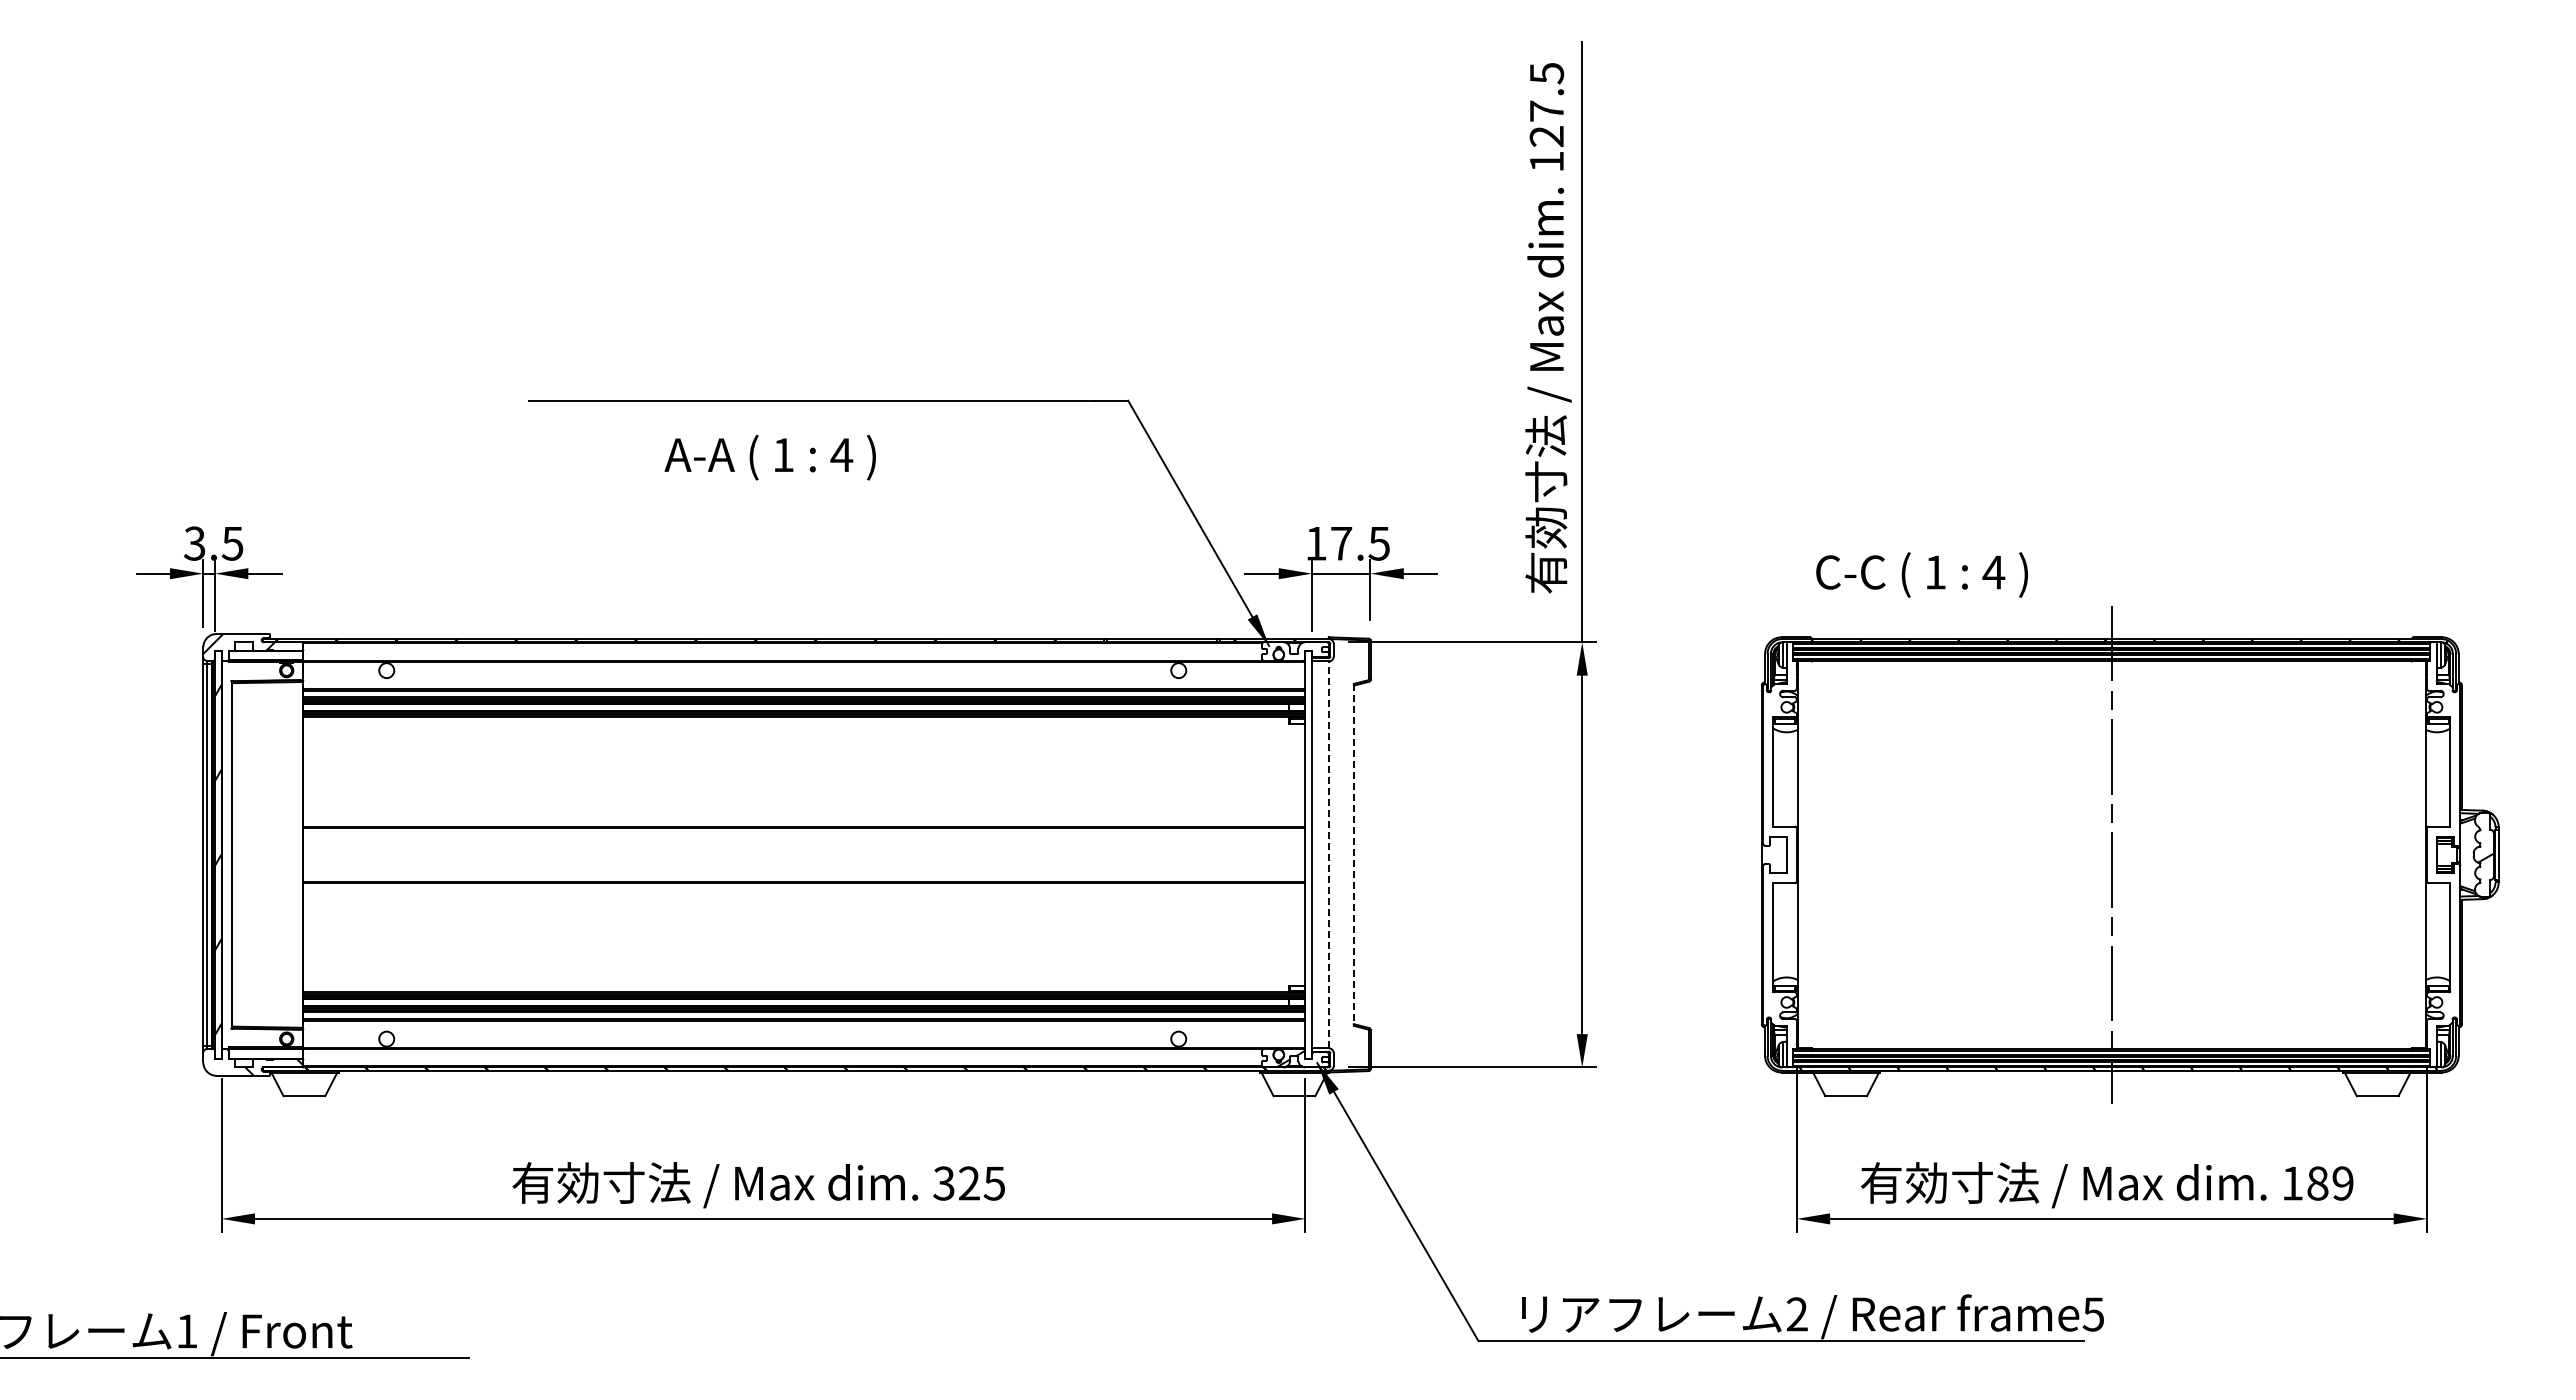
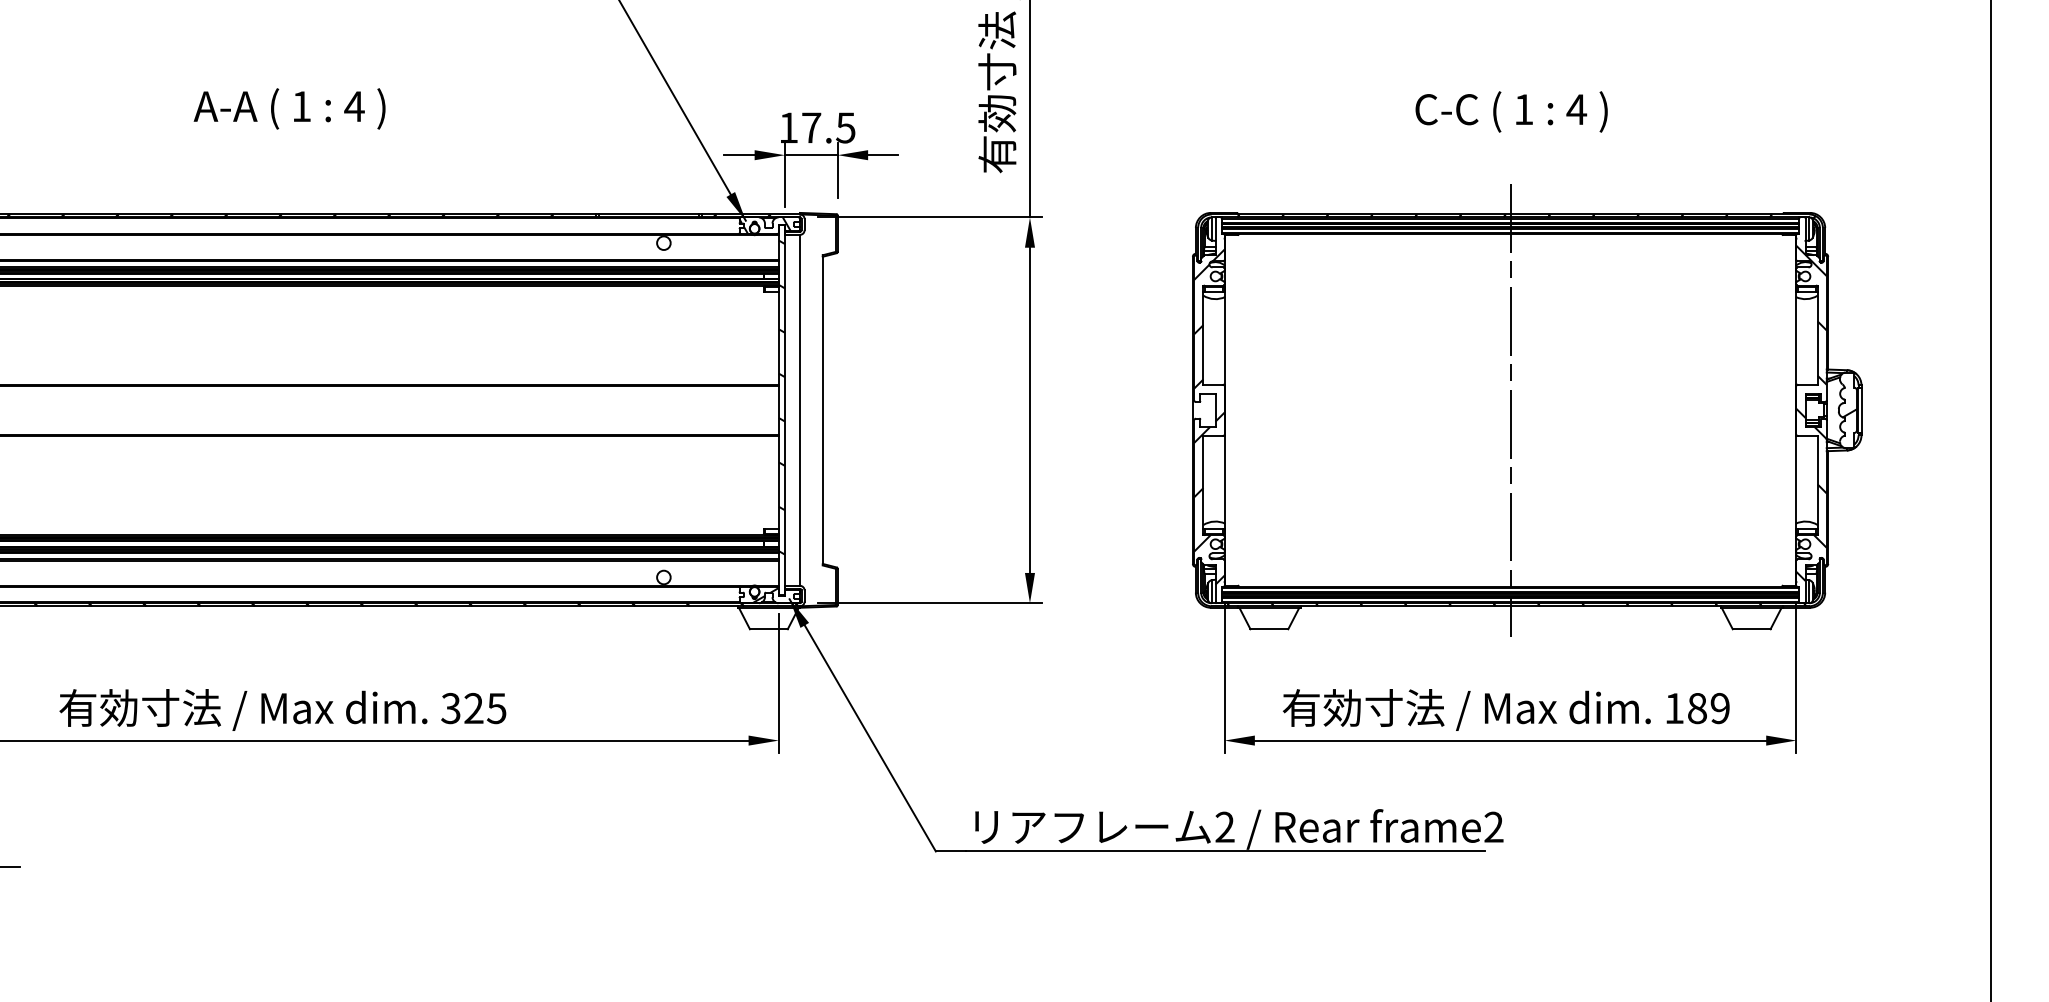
text: (769, 457) -> (288, 108), moved
text: (1921, 574) -> (1511, 111), moved
hatch: (1290, 651) -> (765, 225), added
hatch: (1308, 840) -> (781, 397), added
line: (1328, 854) -> (799, 409), dashed -> solid
line: (1353, 854) -> (822, 409), dashed -> solid
hatch: (2443, 857) -> (1811, 412), added
hatch: (1779, 862) -> (1208, 417), added
text: (2093, 1314) -> (1493, 827), frame5 -> frame2

